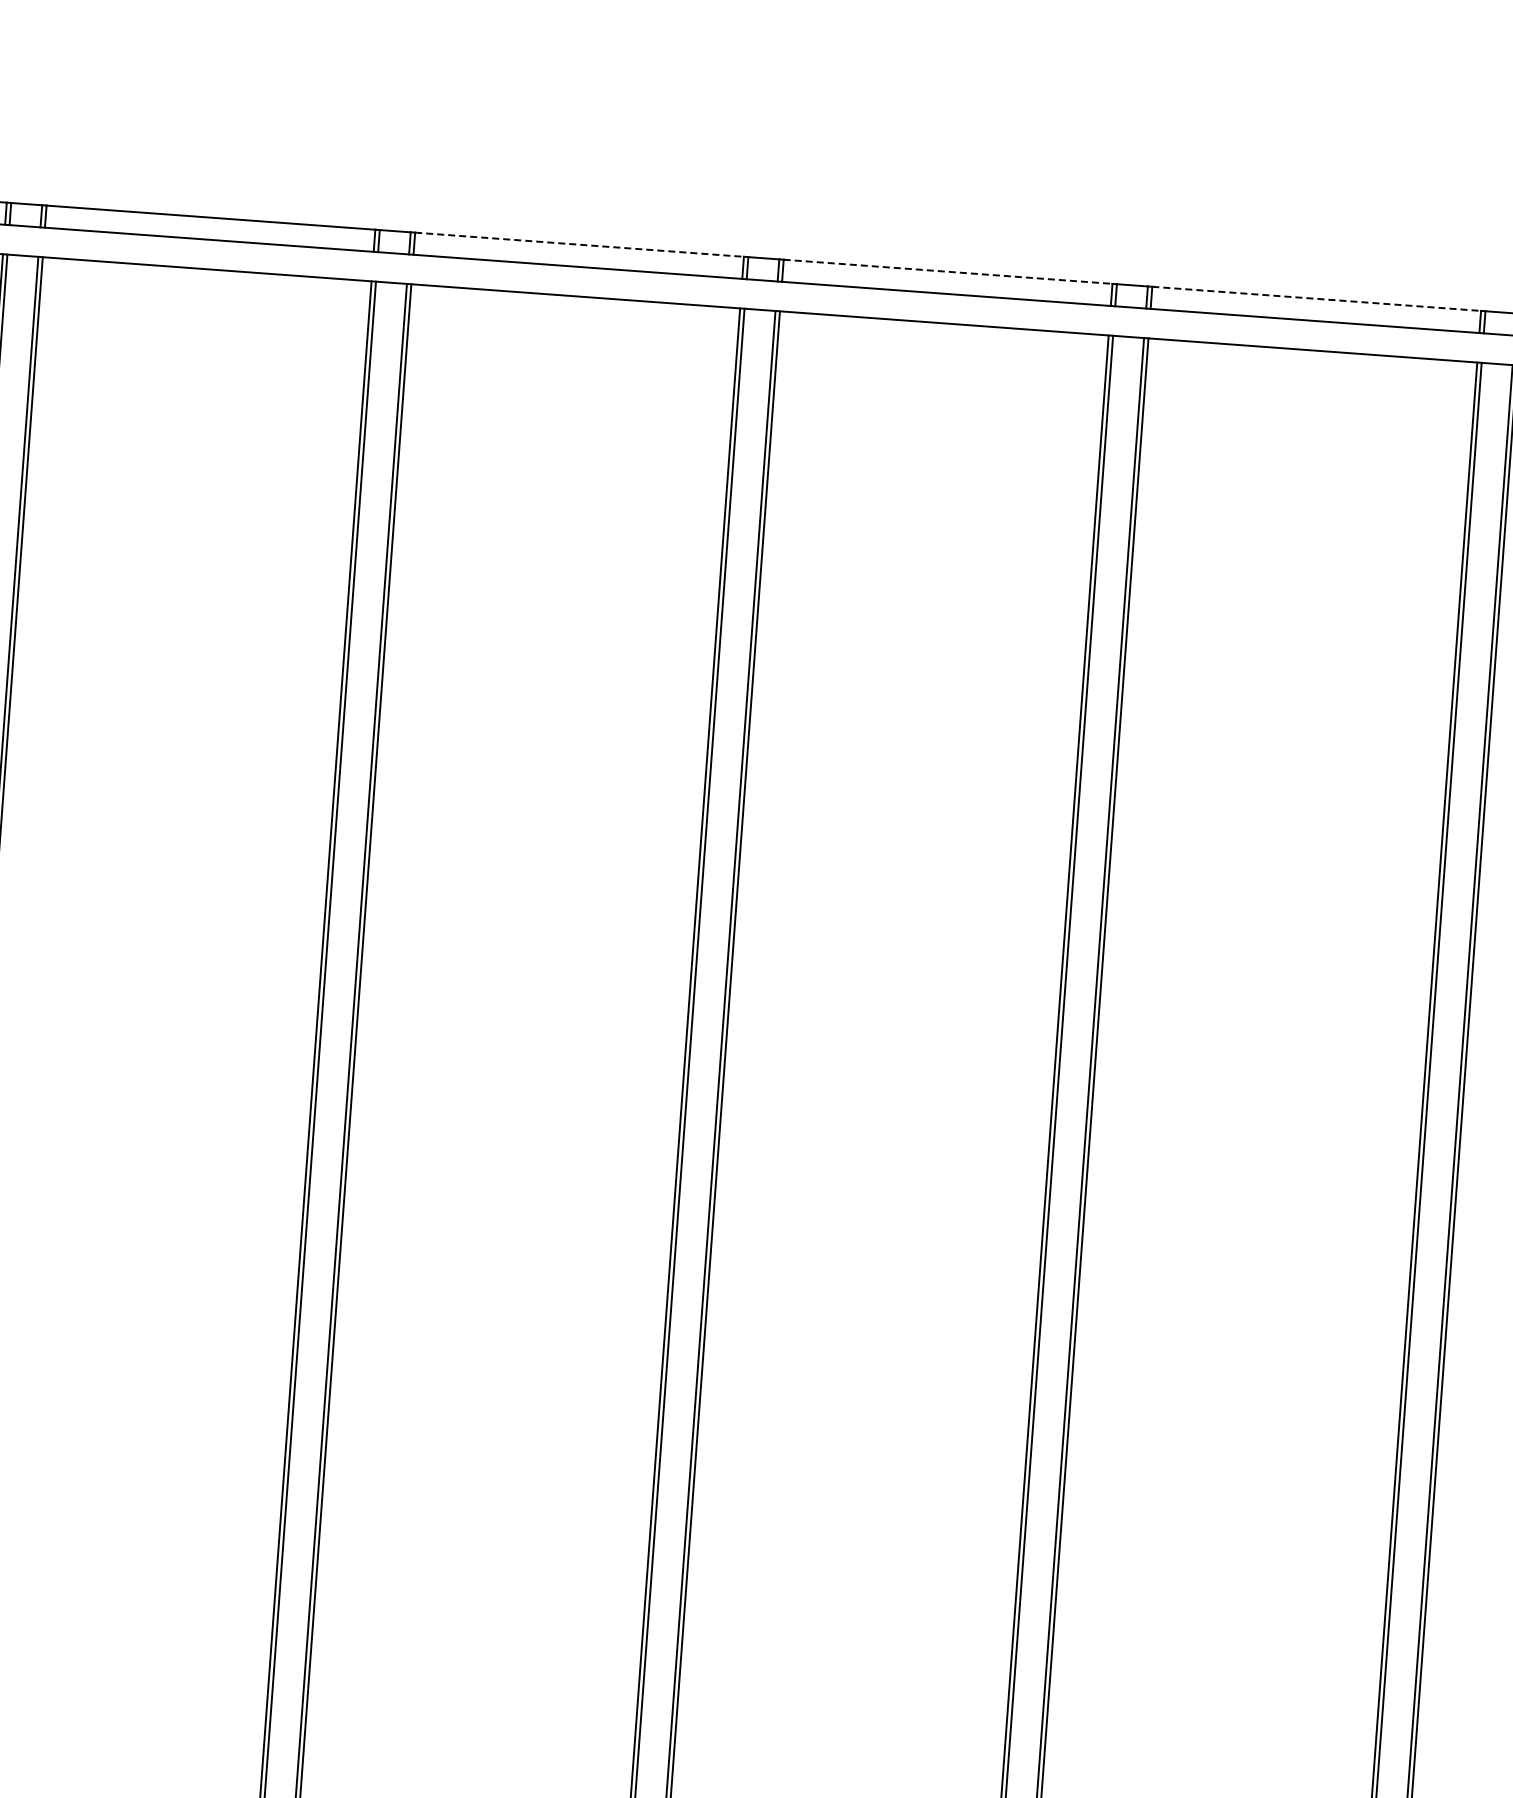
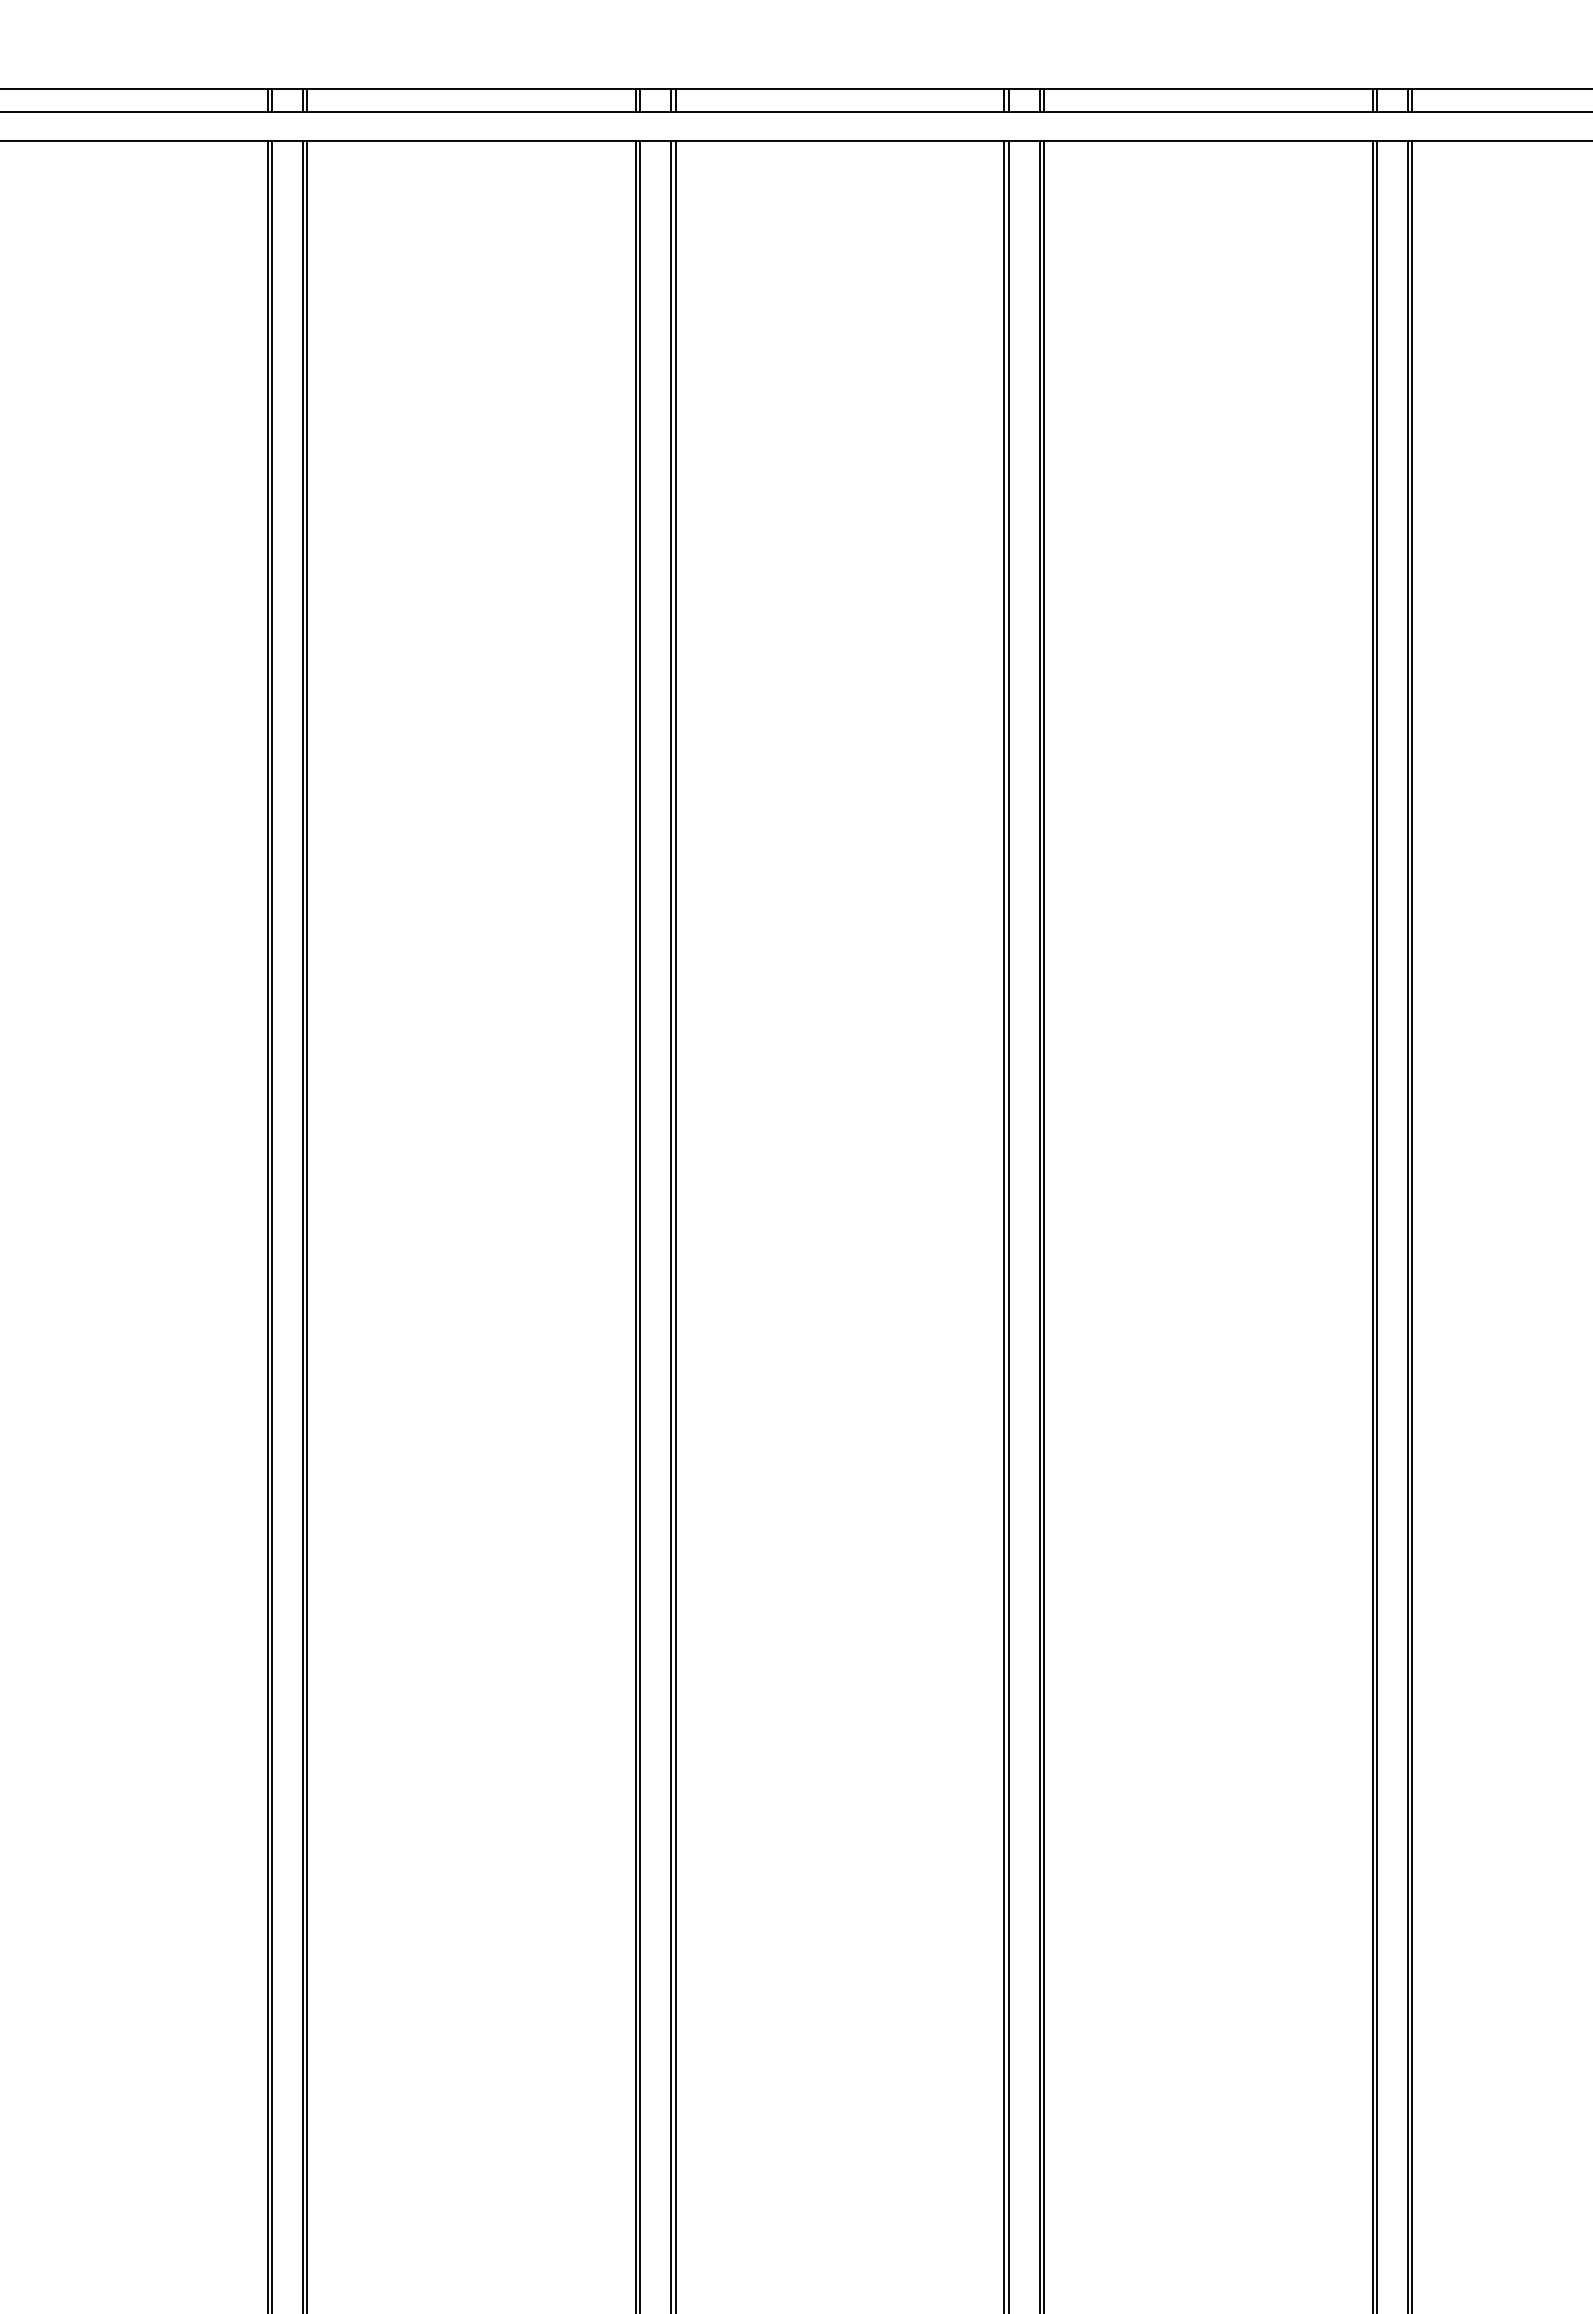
line: (580, 244) -> (472, 89), dashed -> solid
line: (948, 271) -> (840, 89), dashed -> solid
line: (1316, 298) -> (1208, 89), dashed -> solid

